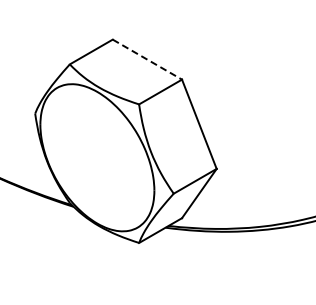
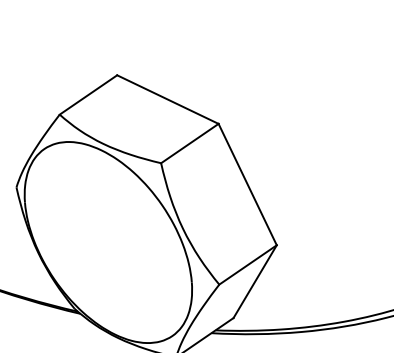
line: (147, 59) -> (168, 99), dashed -> solid

